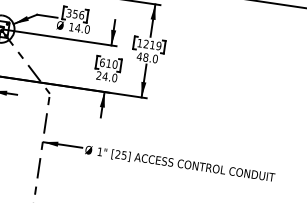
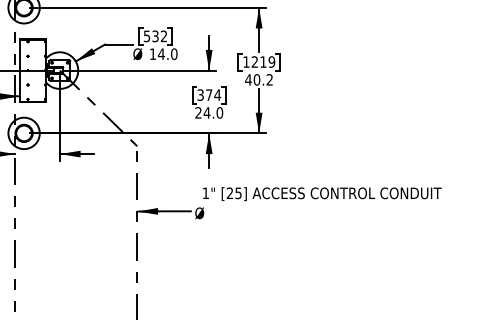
text: (75, 14) -> (155, 36), 356 -> 532
text: (150, 58) -> (263, 79), 48.0 -> 40.2
text: (109, 63) -> (209, 94), 610 -> 374
text: (186, 165) -> (322, 194), moved

